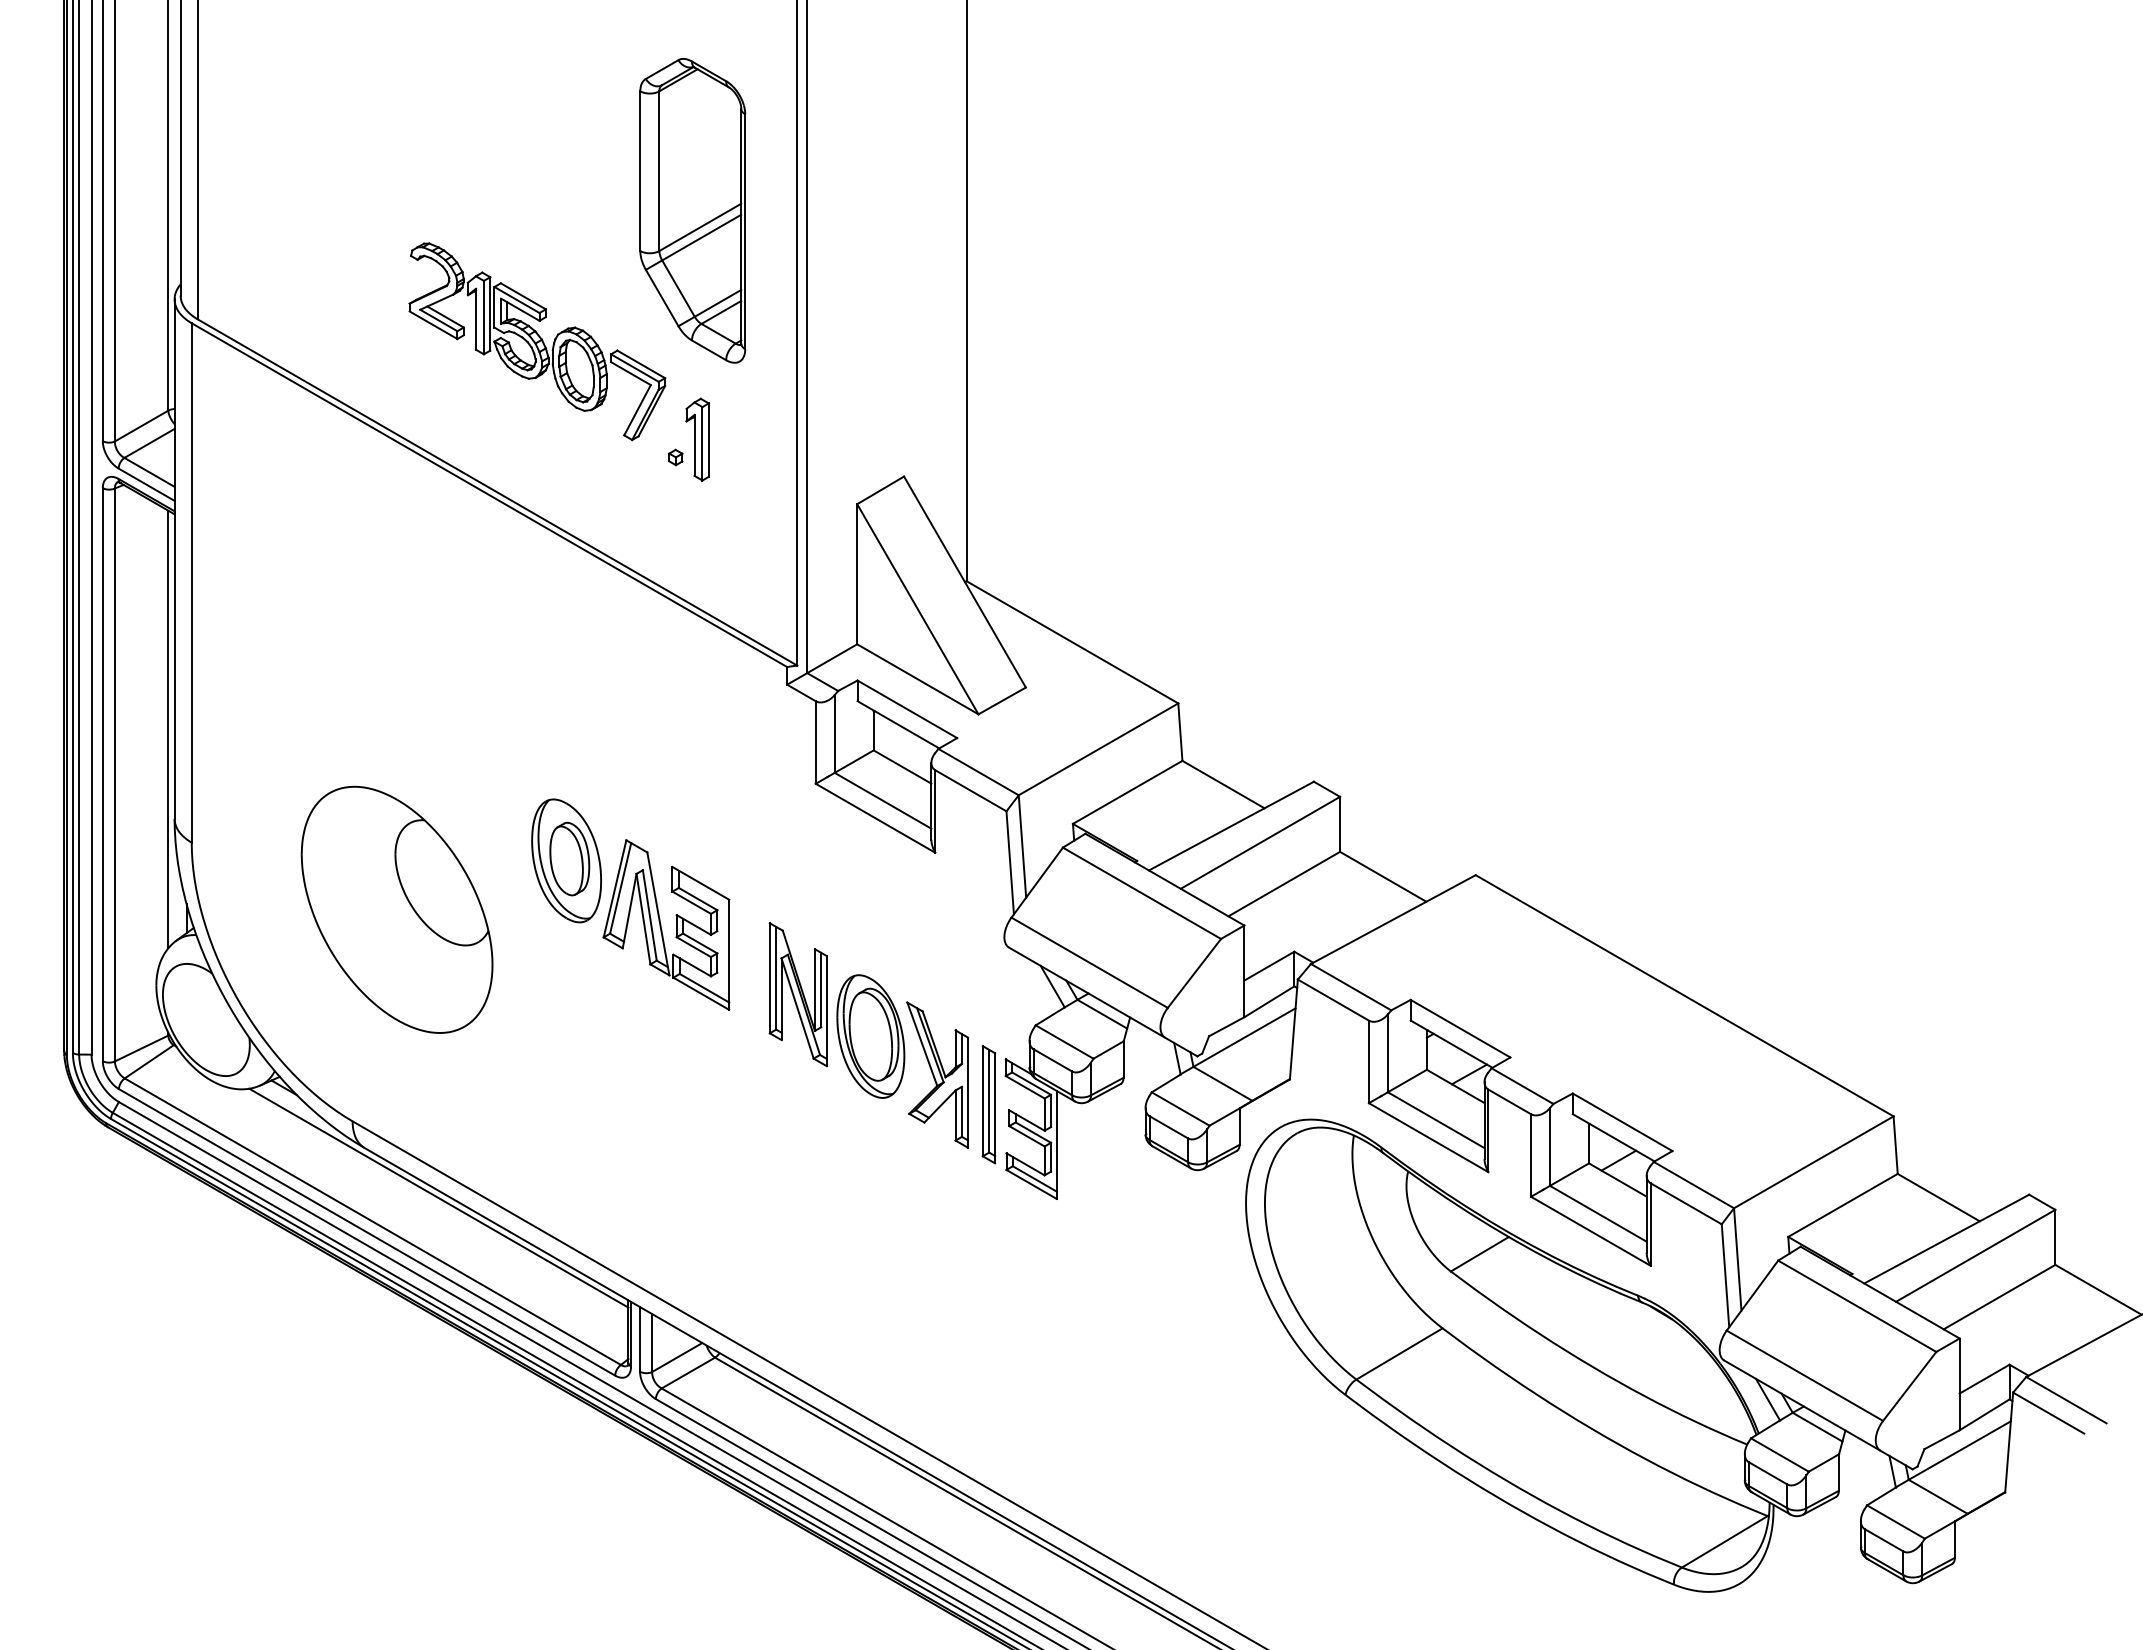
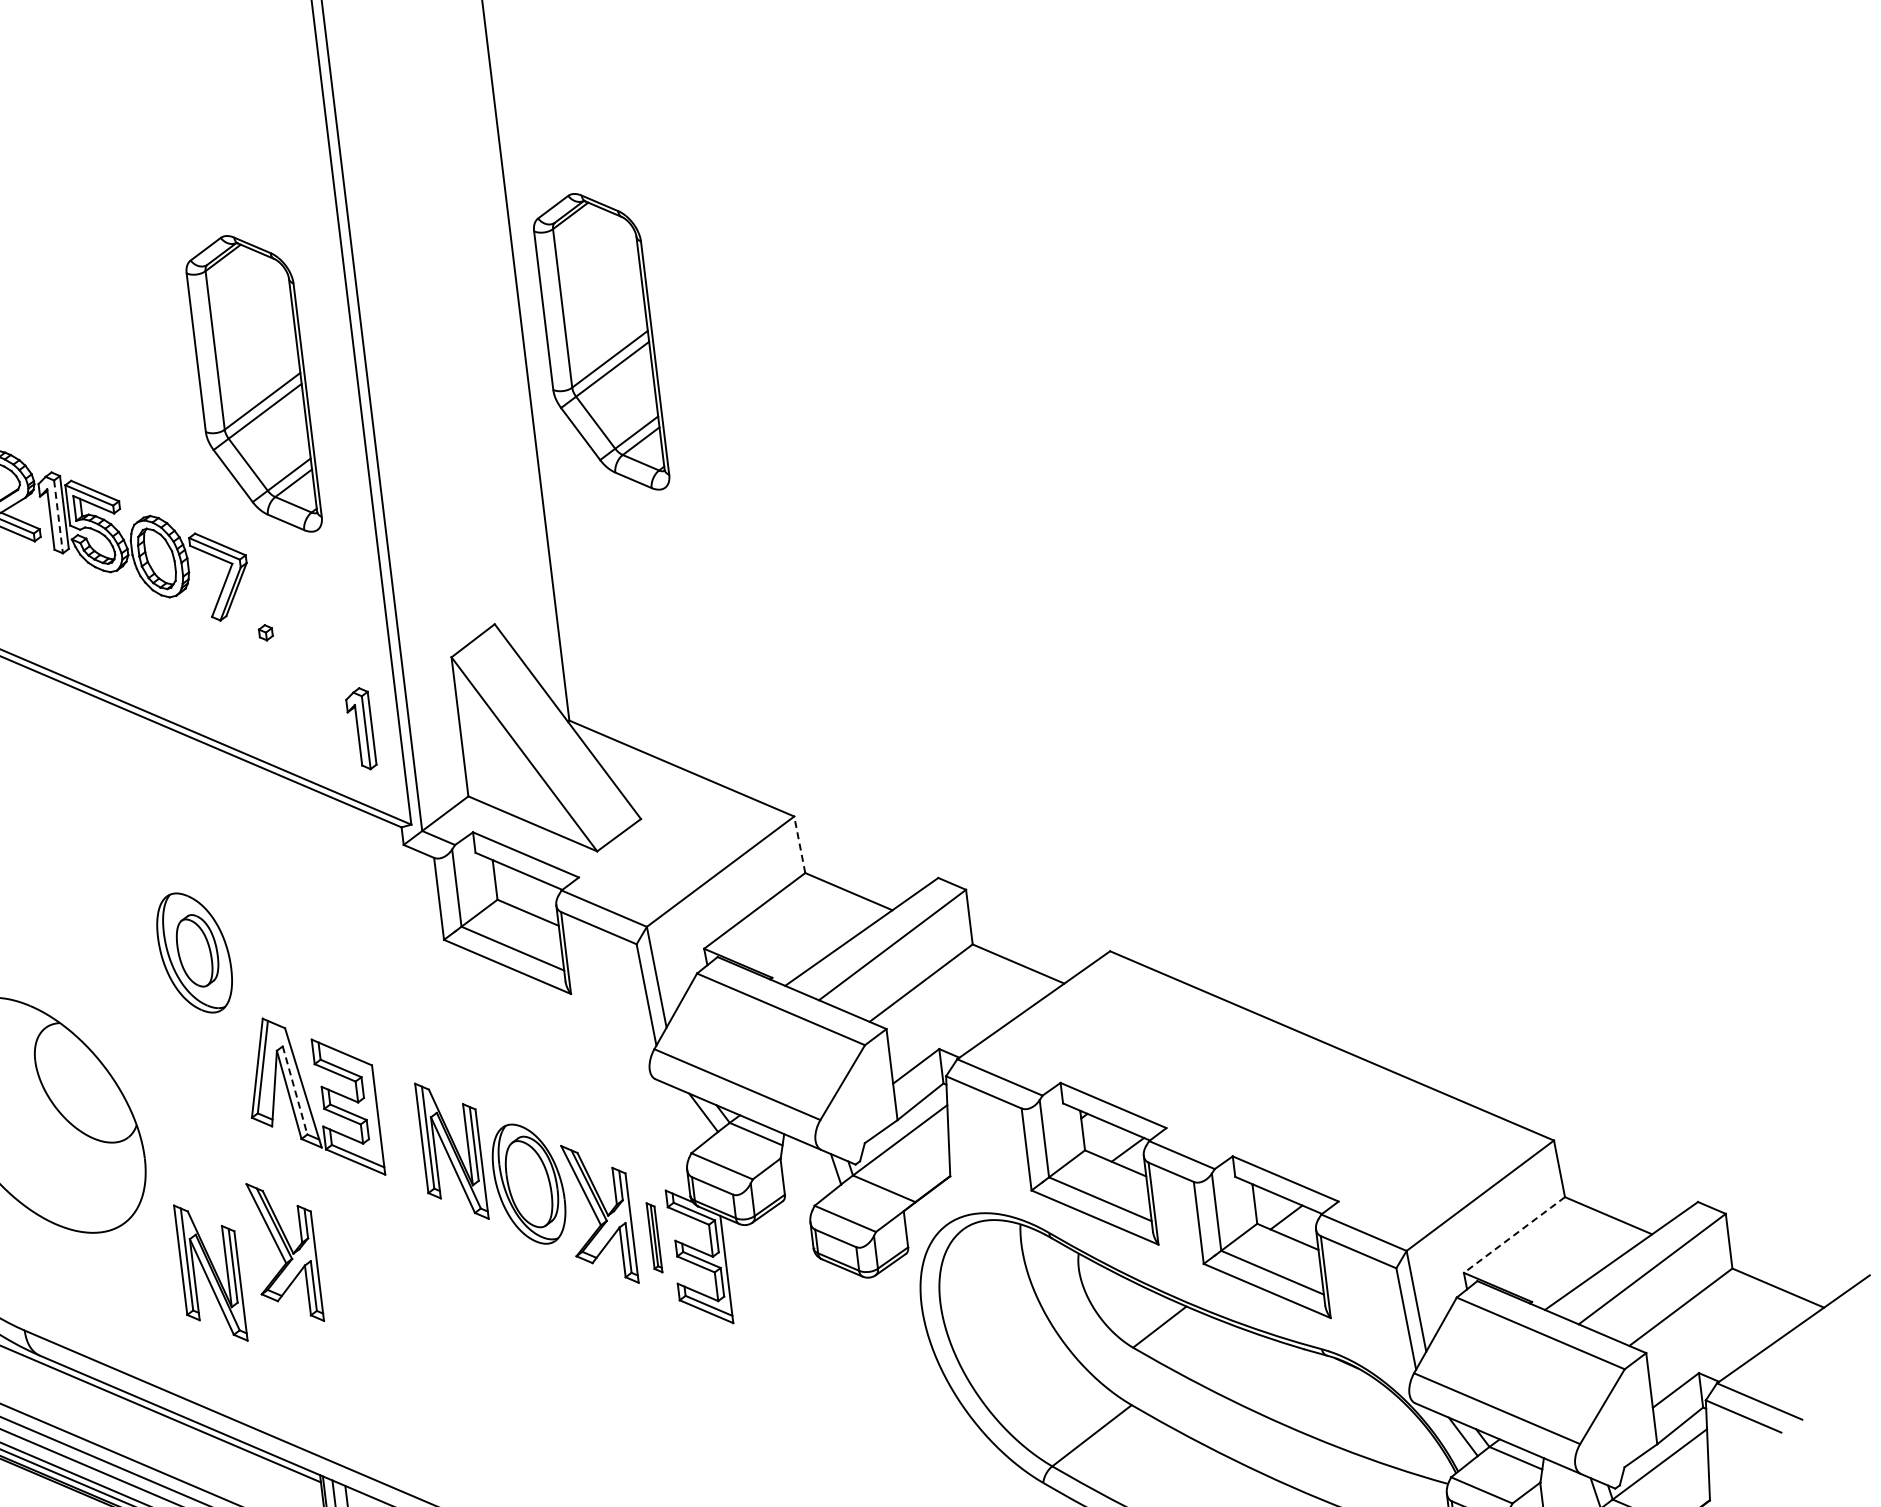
part: (1042, 210) -> (600, 343), added
line: (483, 317) -> (58, 516), solid -> dashed
part: (697, 439) -> (360, 729), moved
line: (1180, 732) -> (799, 845), solid -> dashed
part: (566, 860) -> (194, 952), moved
line: (649, 915) -> (294, 1090), solid -> dashed
part: (620, 1074) -> (285, 1251), added
part: (543, 1086) -> (210, 1273), added
part: (988, 1104) -> (654, 1237), size x0.6
line: (1842, 1205) -> (1513, 1235), solid -> dashed

